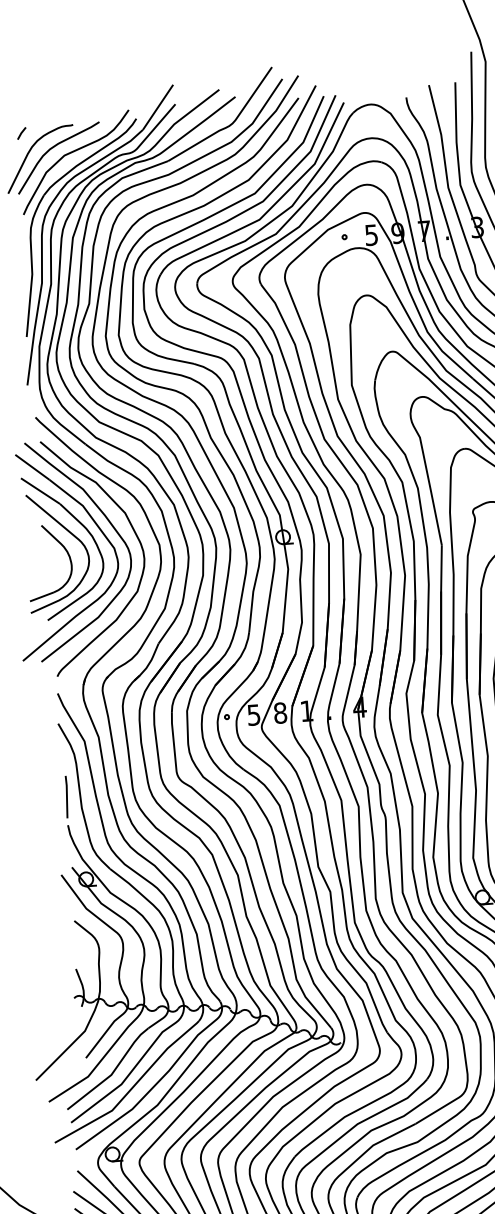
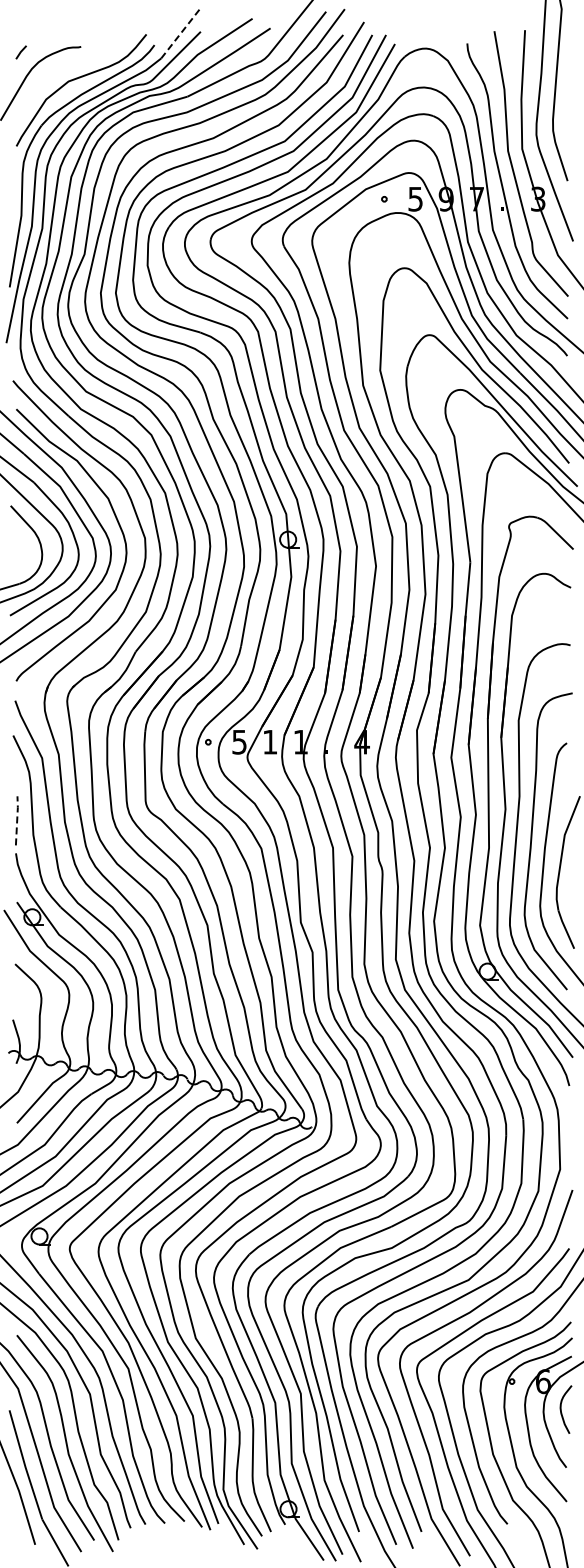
line: (158, 107) -> (180, 33), solid -> dashed
curve: (52, 148) -> (55, 72), removed
text: (279, 712) -> (269, 741), 8 -> 1
line: (67, 795) -> (17, 819), solid -> dashed

